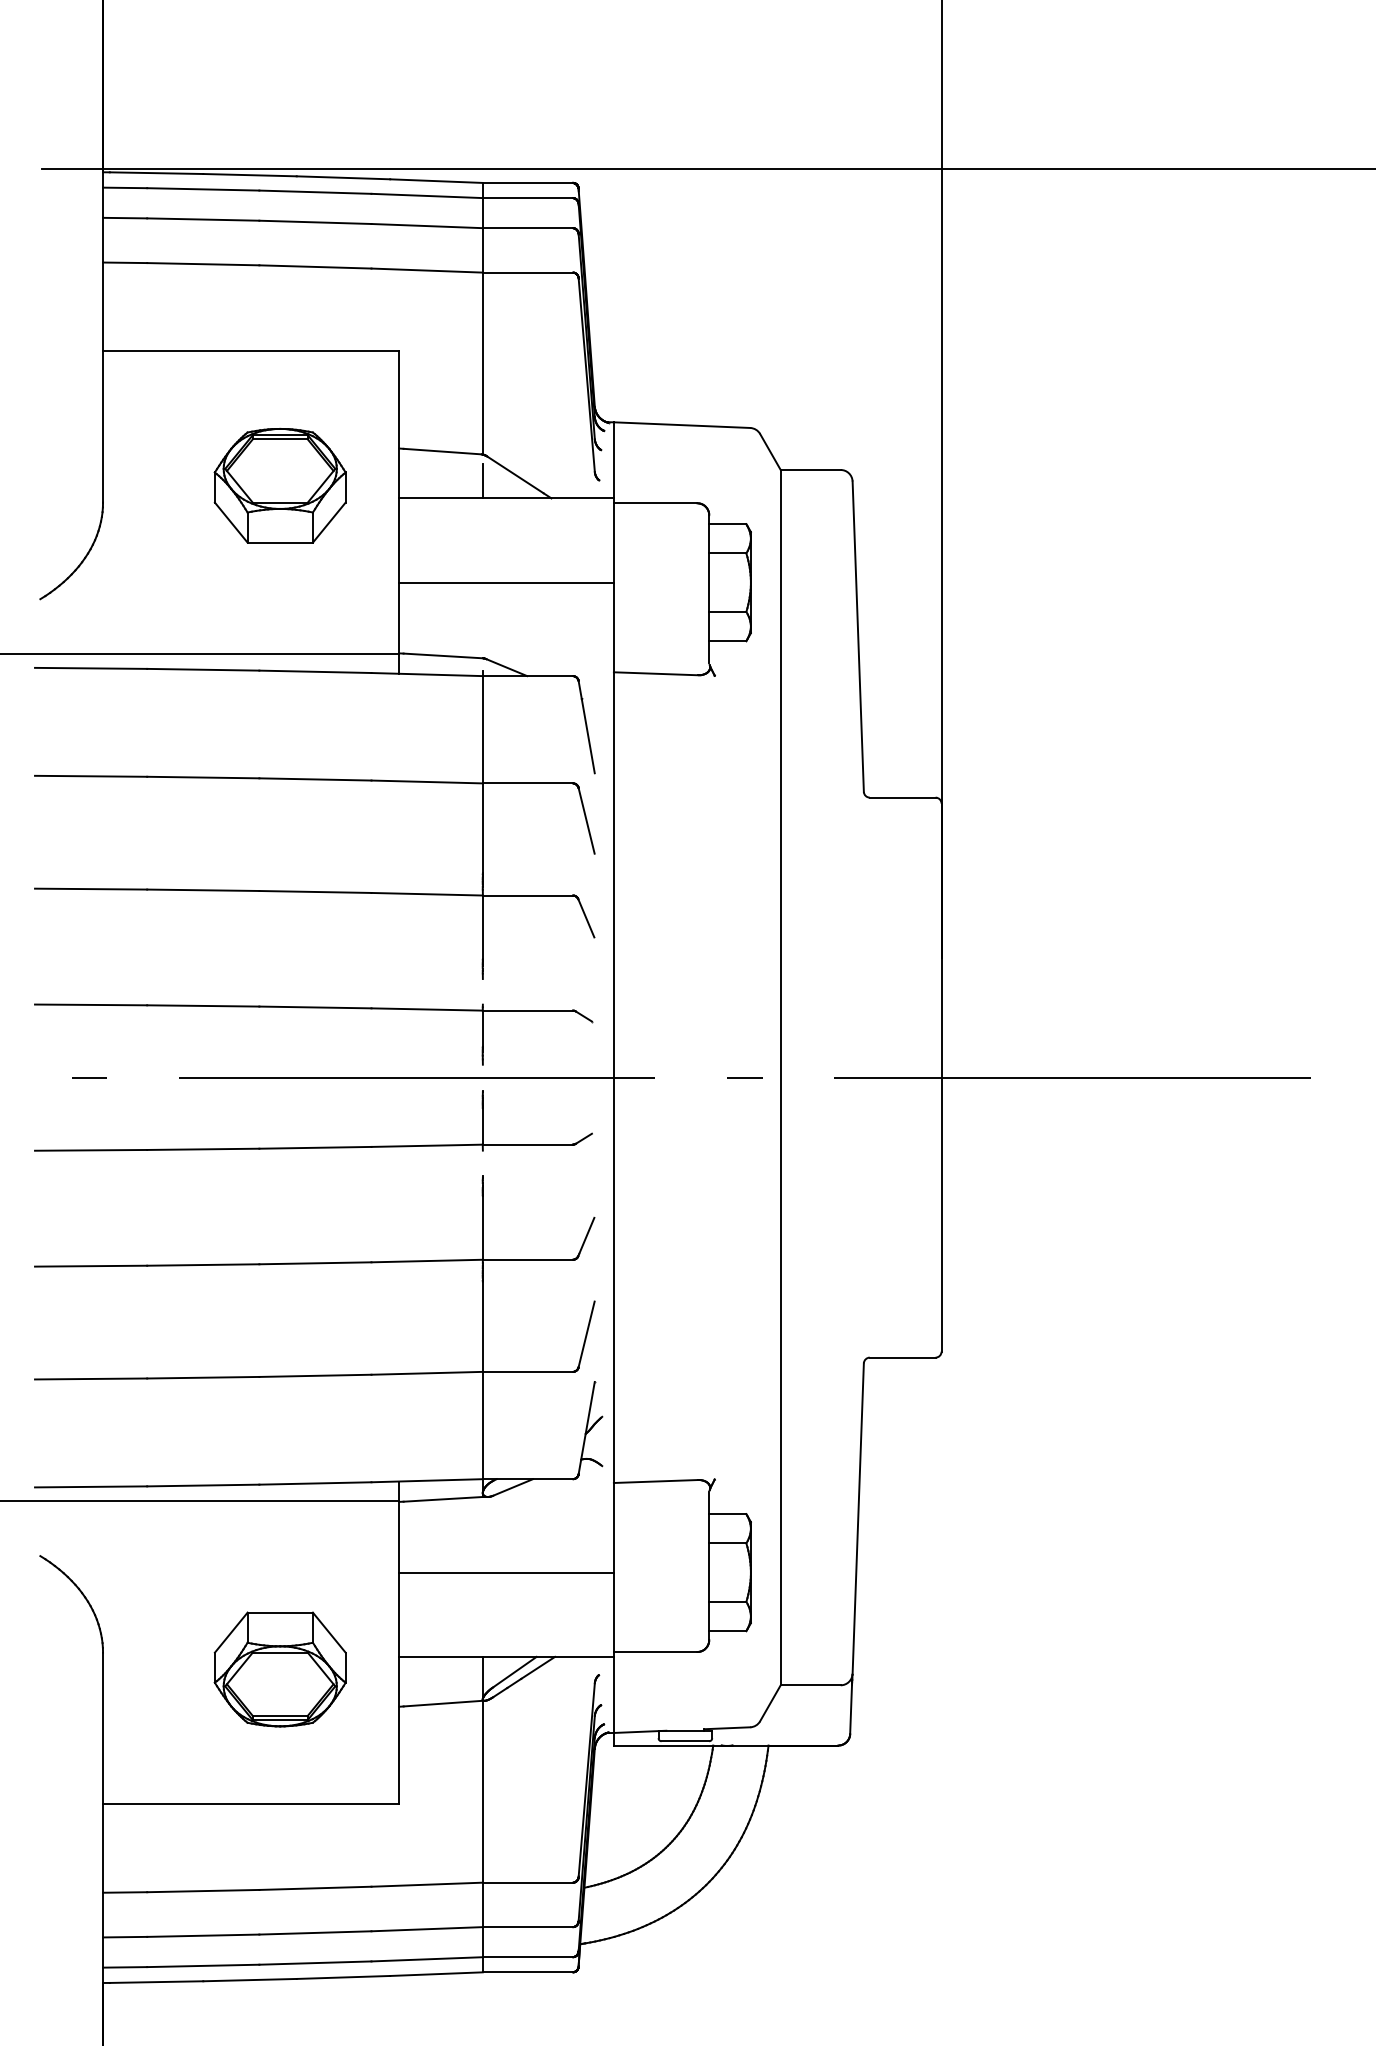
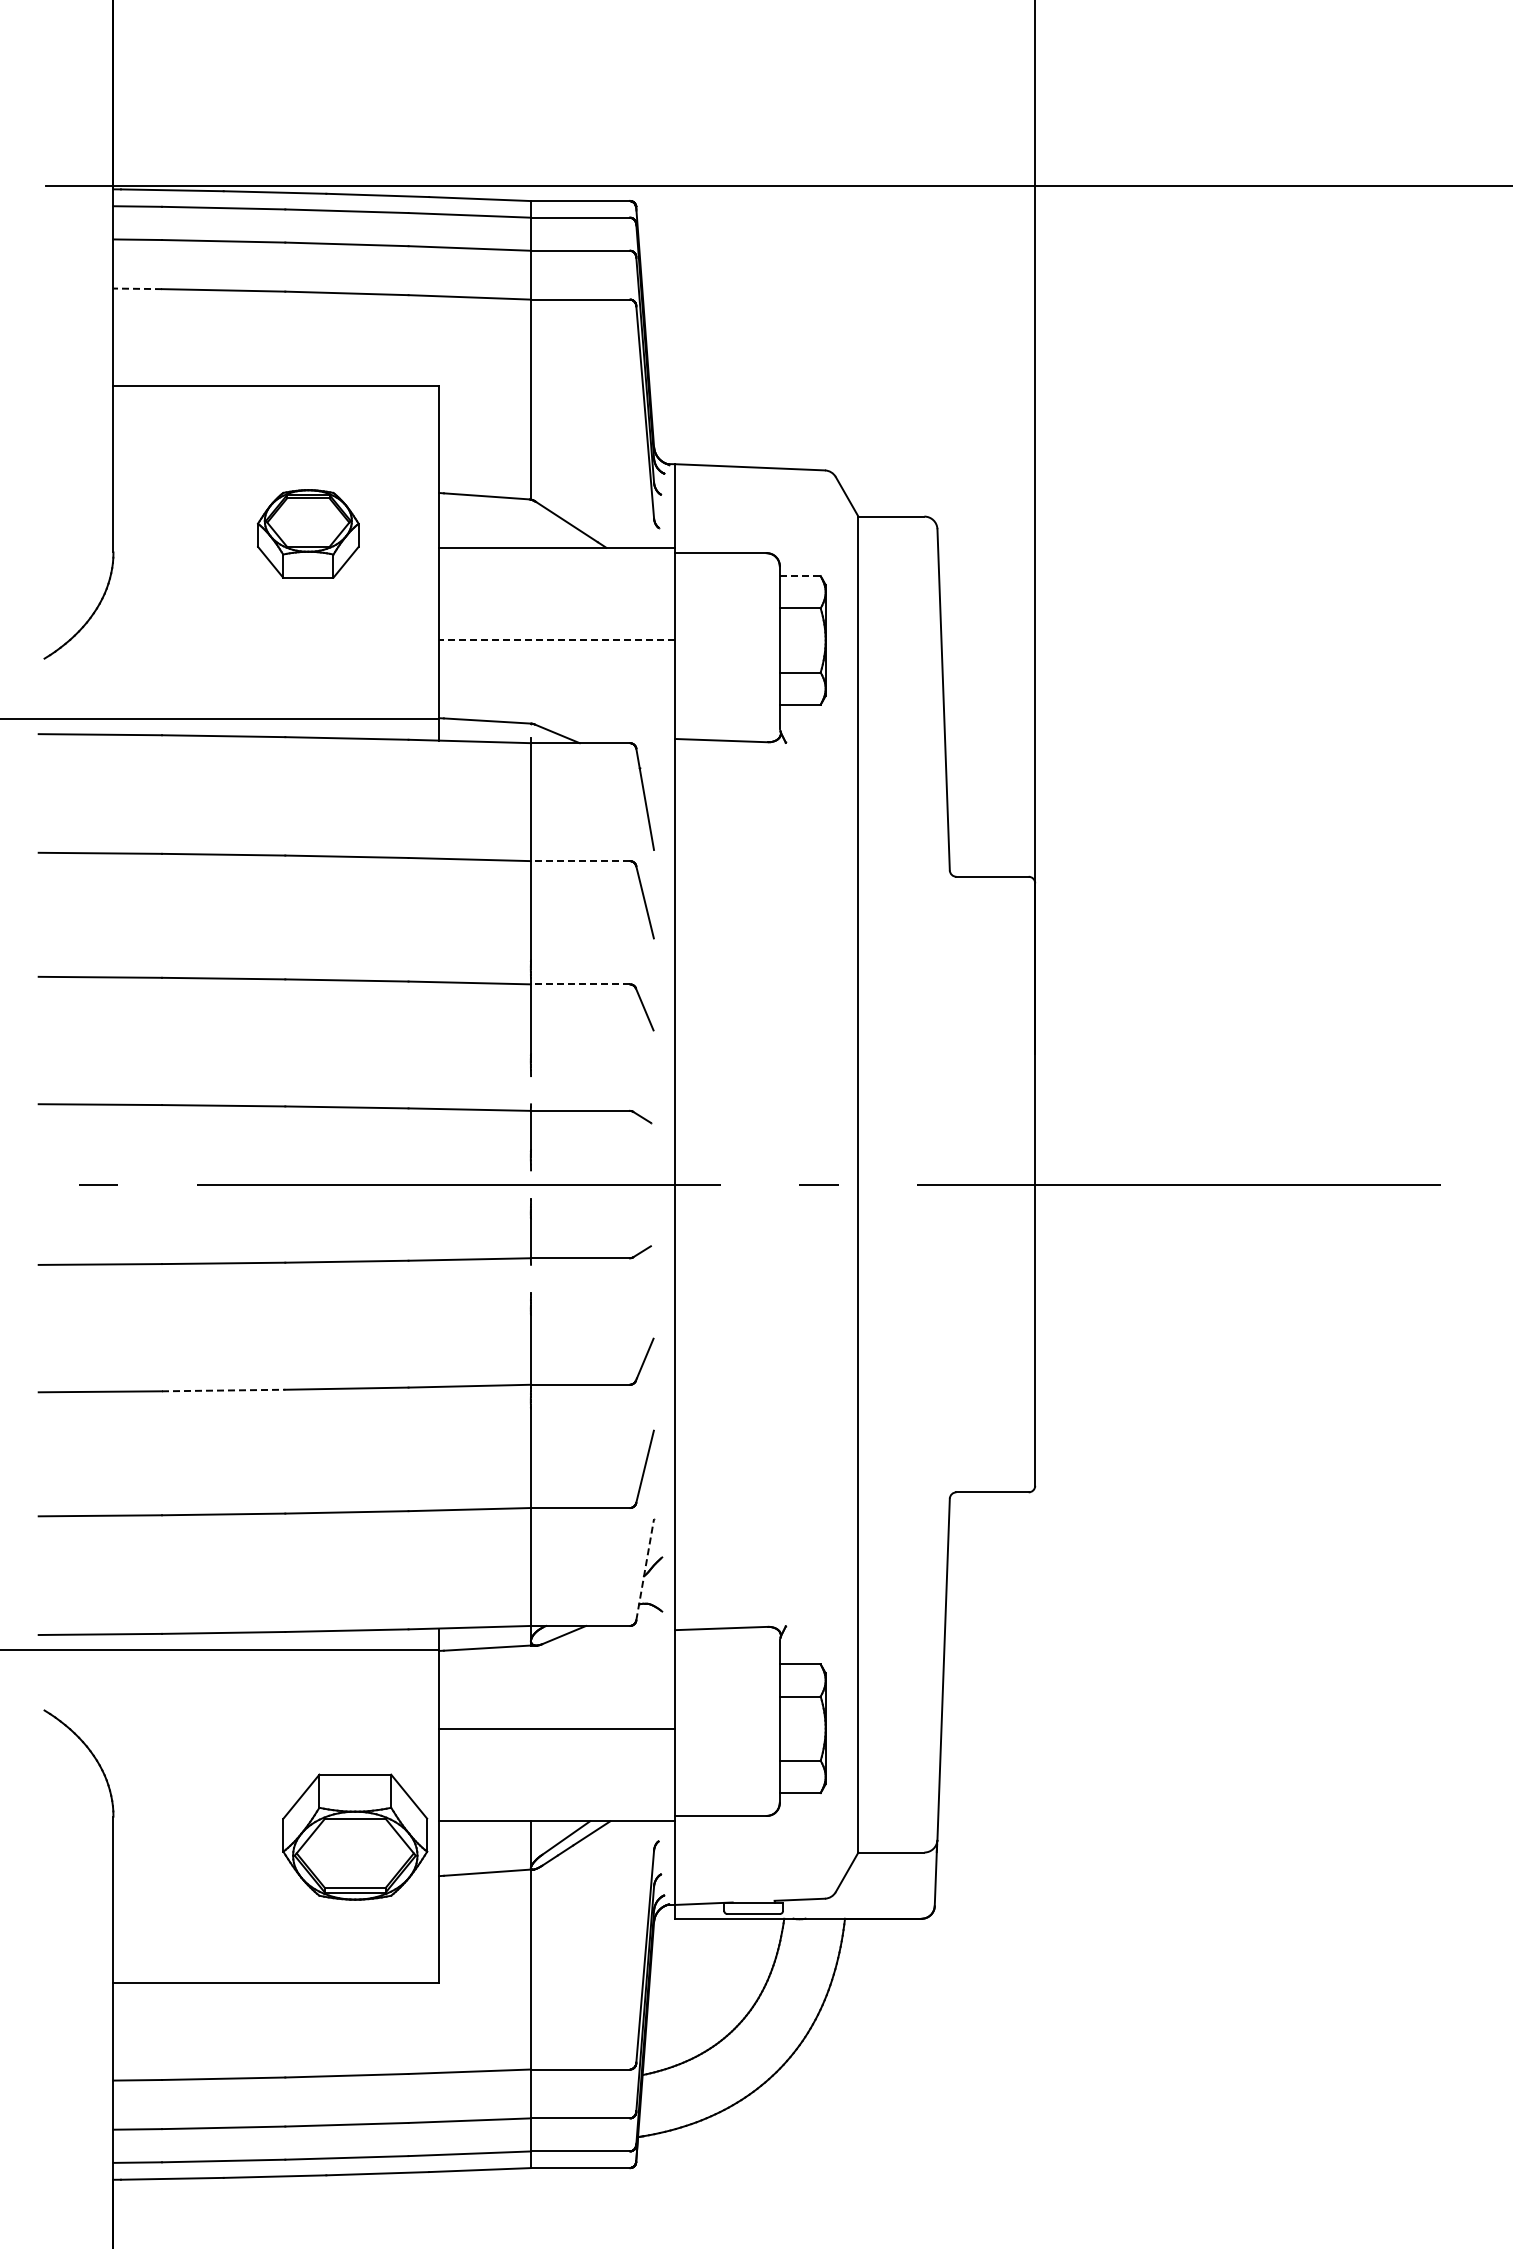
line: (124, 262) -> (137, 288), solid -> dashed
line: (482, 480) -> (530, 528), removed
part: (280, 485) -> (308, 533), size x0.7
line: (728, 524) -> (800, 576), solid -> dashed
line: (506, 582) -> (557, 640), solid -> dashed
line: (526, 783) -> (579, 861), solid -> dashed
line: (526, 895) -> (579, 984), solid -> dashed
line: (203, 1264) -> (223, 1390), solid -> dashed
line: (587, 1427) -> (645, 1569), solid -> dashed
part: (280, 1668) -> (355, 1836), moved

